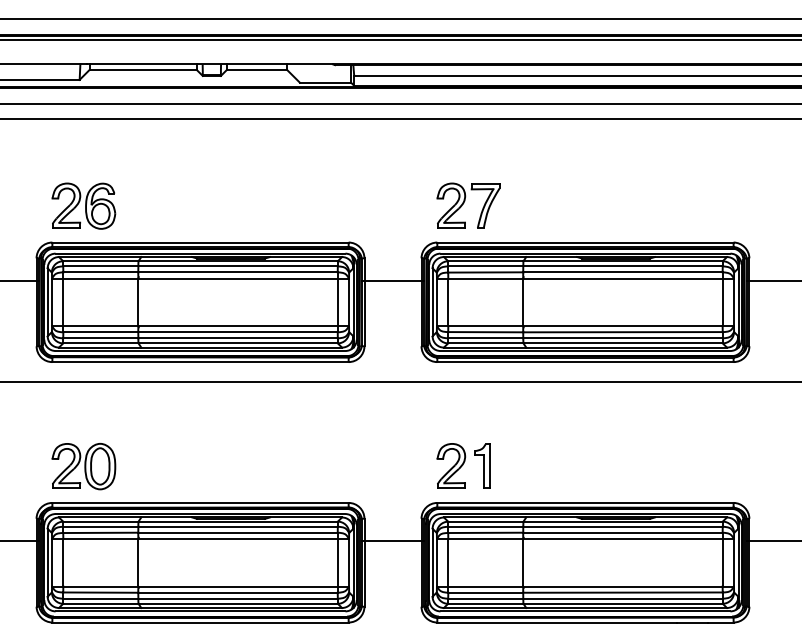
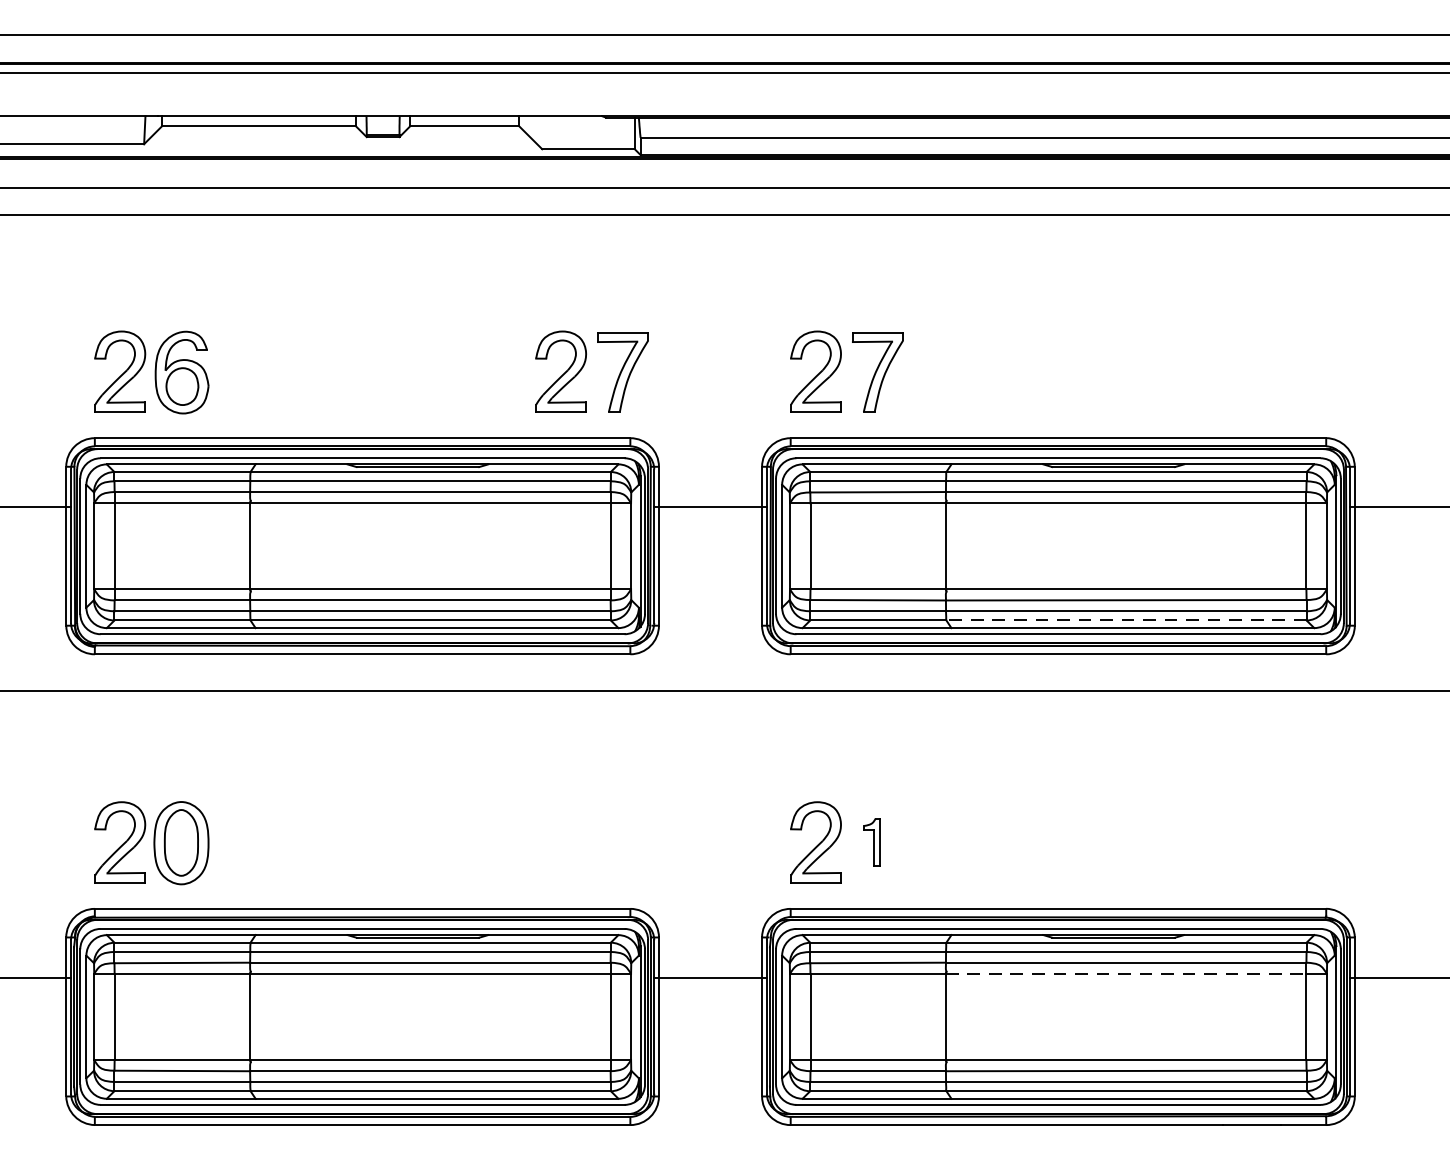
part: (327, 205) -> (592, 371), added
line: (623, 343) -> (1127, 620), solid -> dashed
part: (482, 465) -> (872, 841), size x0.6
line: (622, 538) -> (1125, 973), solid -> dashed

